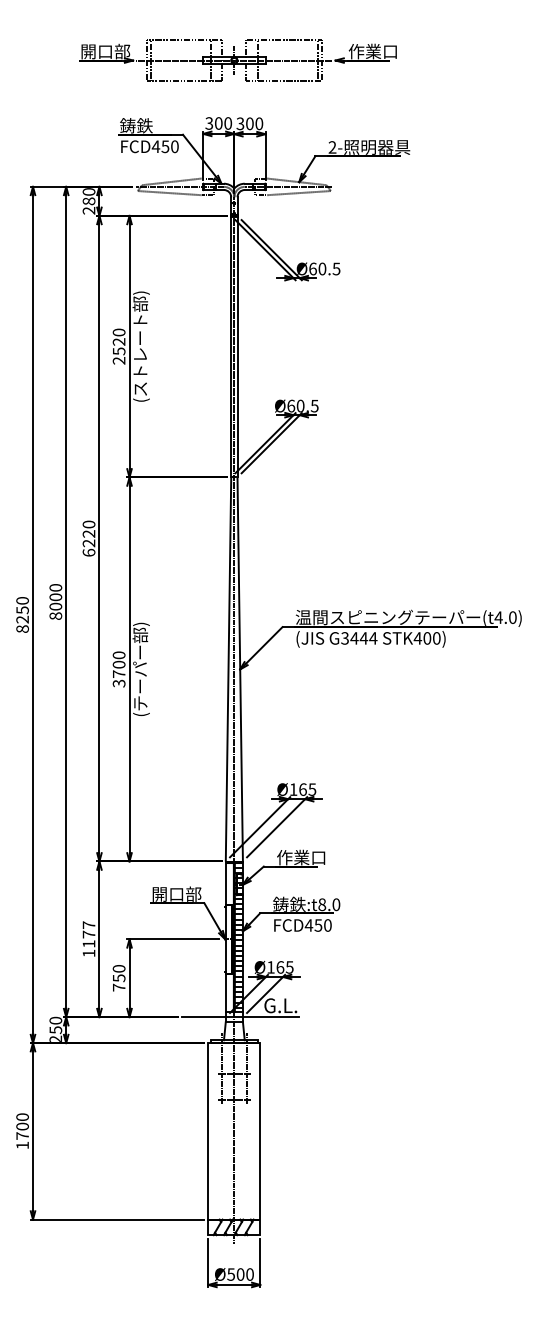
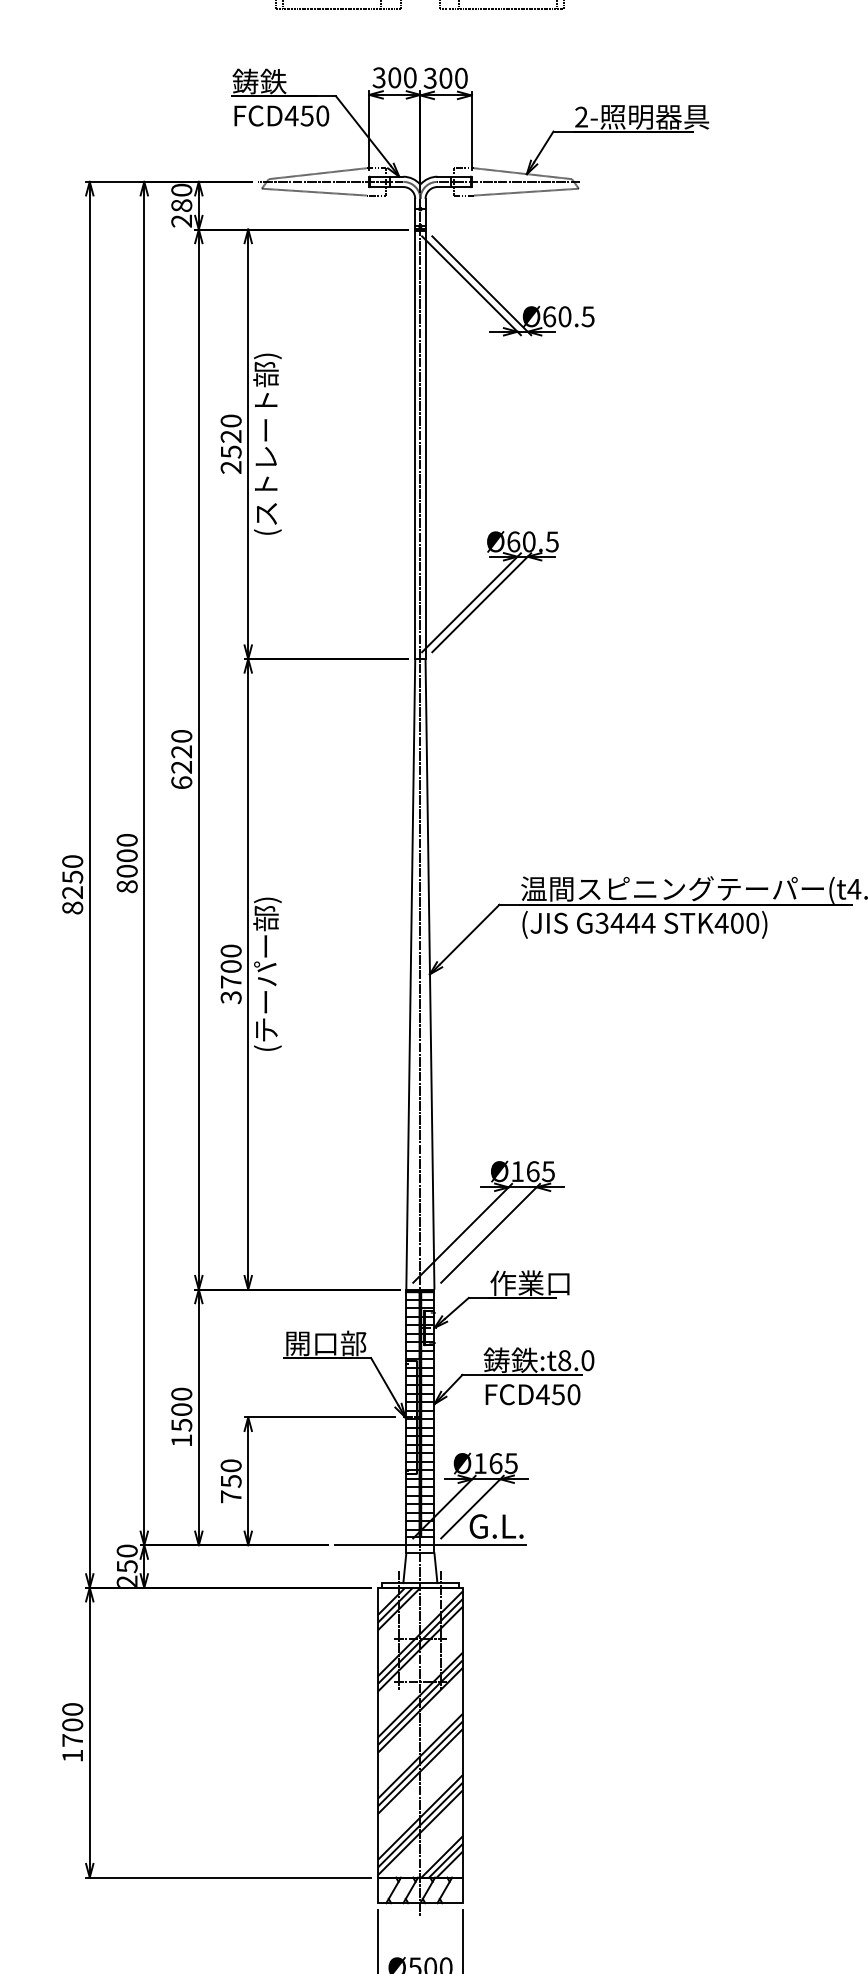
text: (88, 934) -> (180, 1409), 1177 -> 1500
hatch: (229, 937) -> (412, 1414), added
hatch: (234, 1131) -> (420, 1732), added

